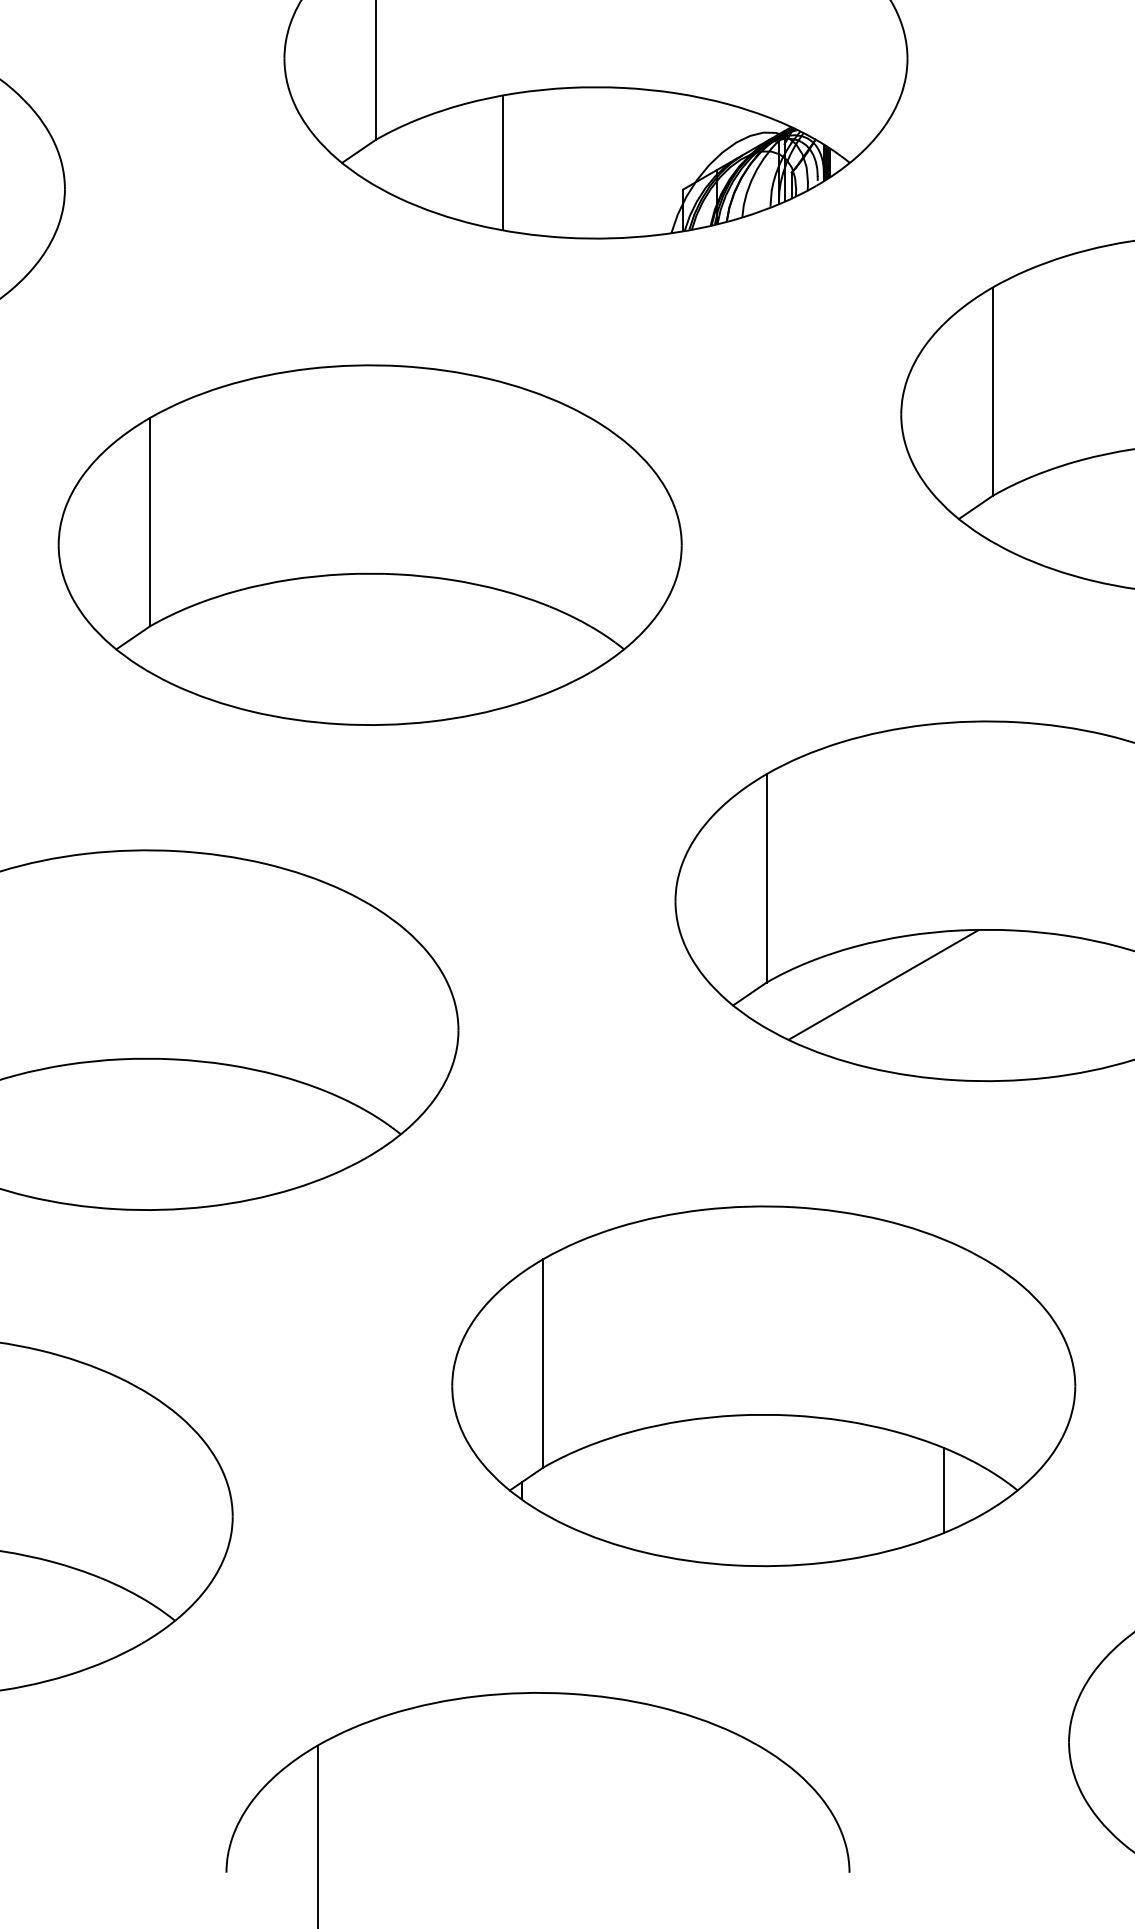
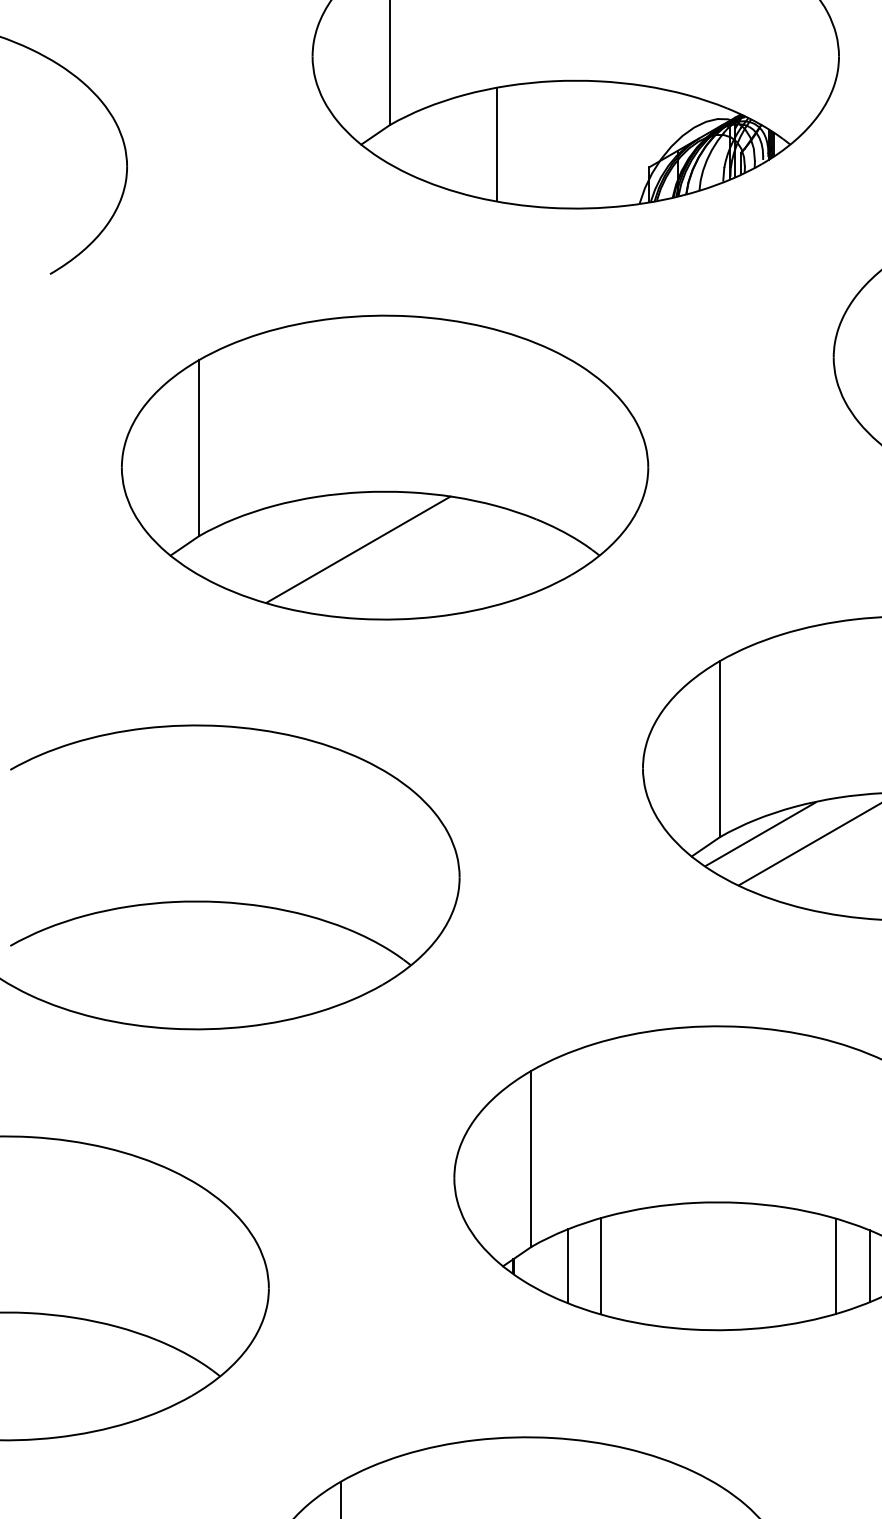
line: (338, 642) -> (358, 549), added
line: (814, 978) -> (760, 833), added
line: (586, 1490) -> (567, 1266), added
line: (626, 1490) -> (601, 1266), added
line: (904, 1490) -> (836, 1266), added

